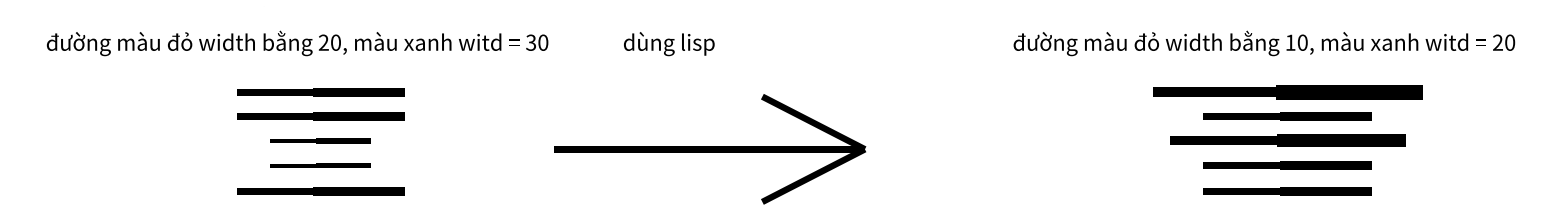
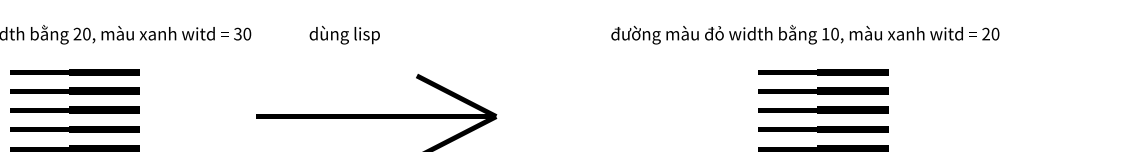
part: (1287, 92) -> (823, 72), size x0.62
part: (320, 140) -> (74, 109), size x1.67
part: (1287, 140) -> (823, 109), size x0.71
part: (320, 165) -> (74, 129), size x1.67

